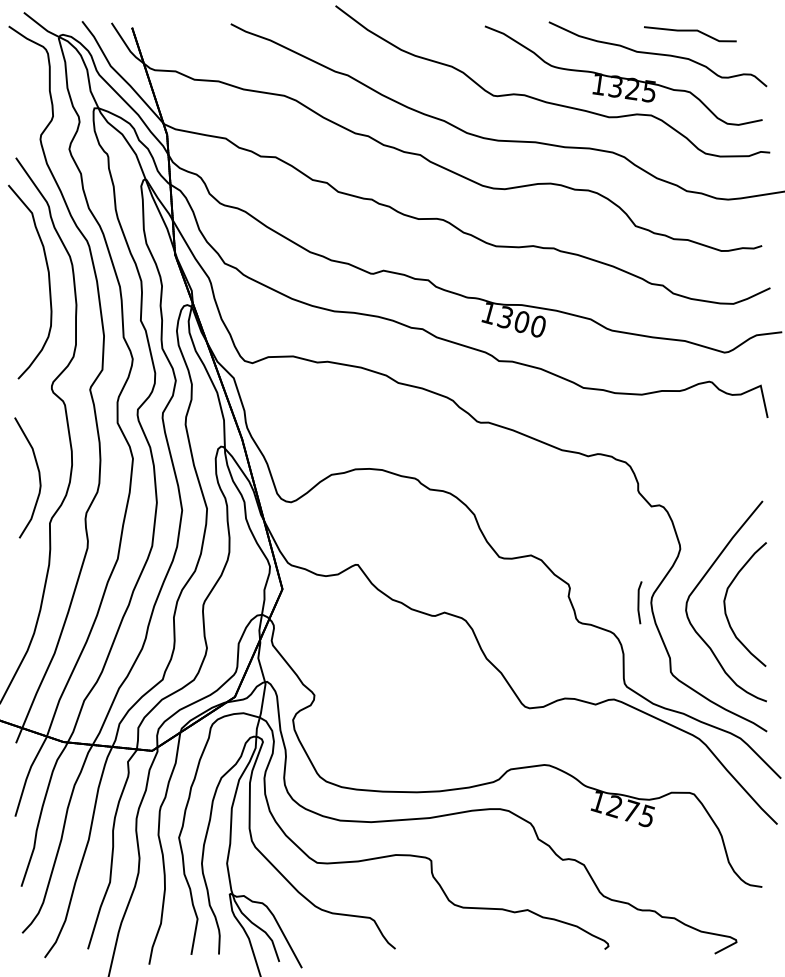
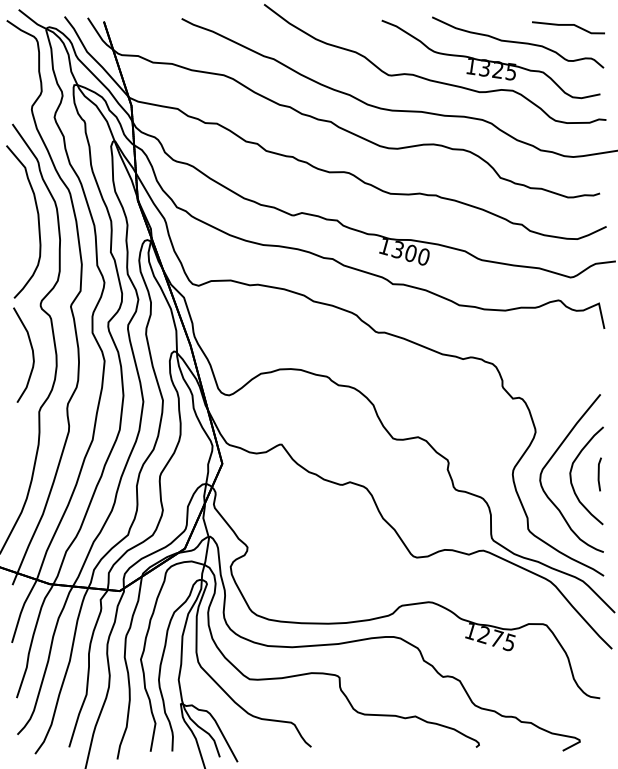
line: (690, 31) -> (568, 25), moved
curve: (37, 471) -> (31, 350), moved
line: (639, 602) -> (599, 474), moved

